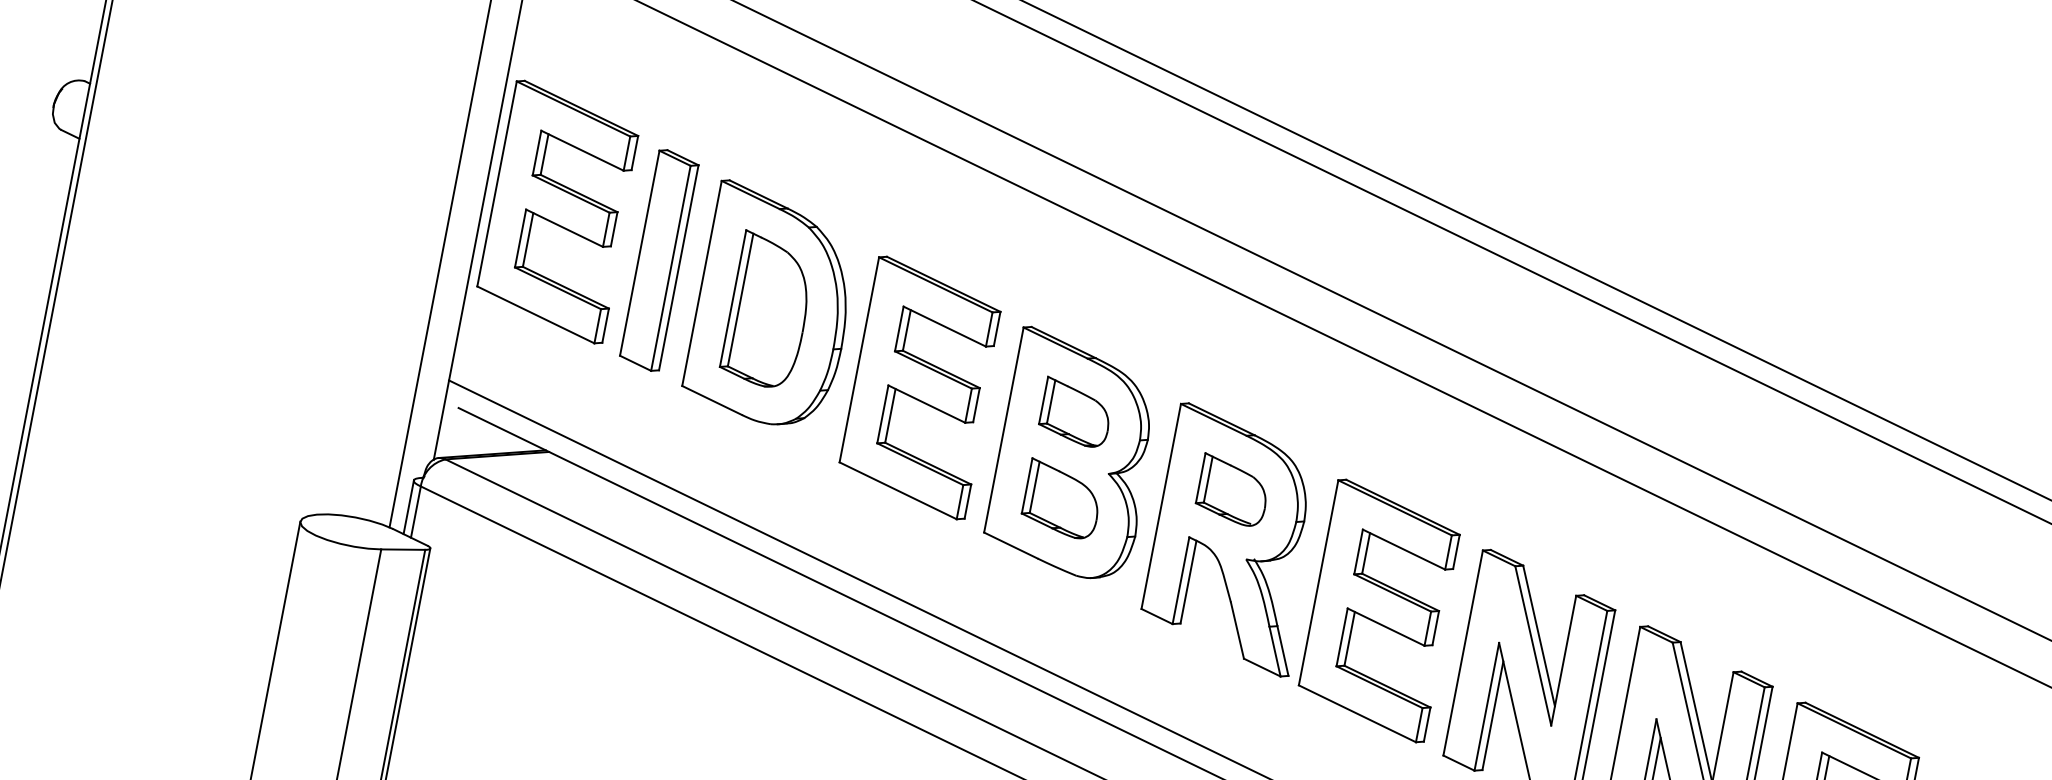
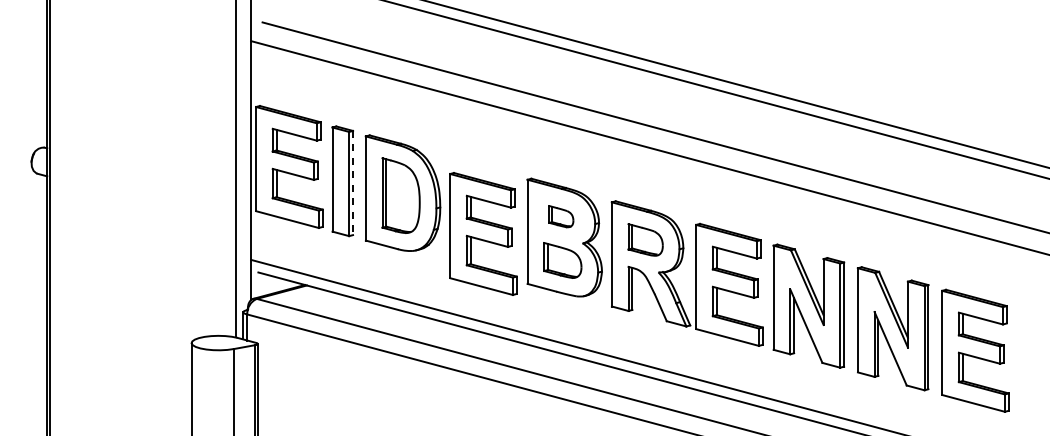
line: (679, 268) -> (353, 183), solid -> dashed
part: (922, 387) -> (483, 233), moved
part: (1076, 412) -> (561, 216), size x0.7

